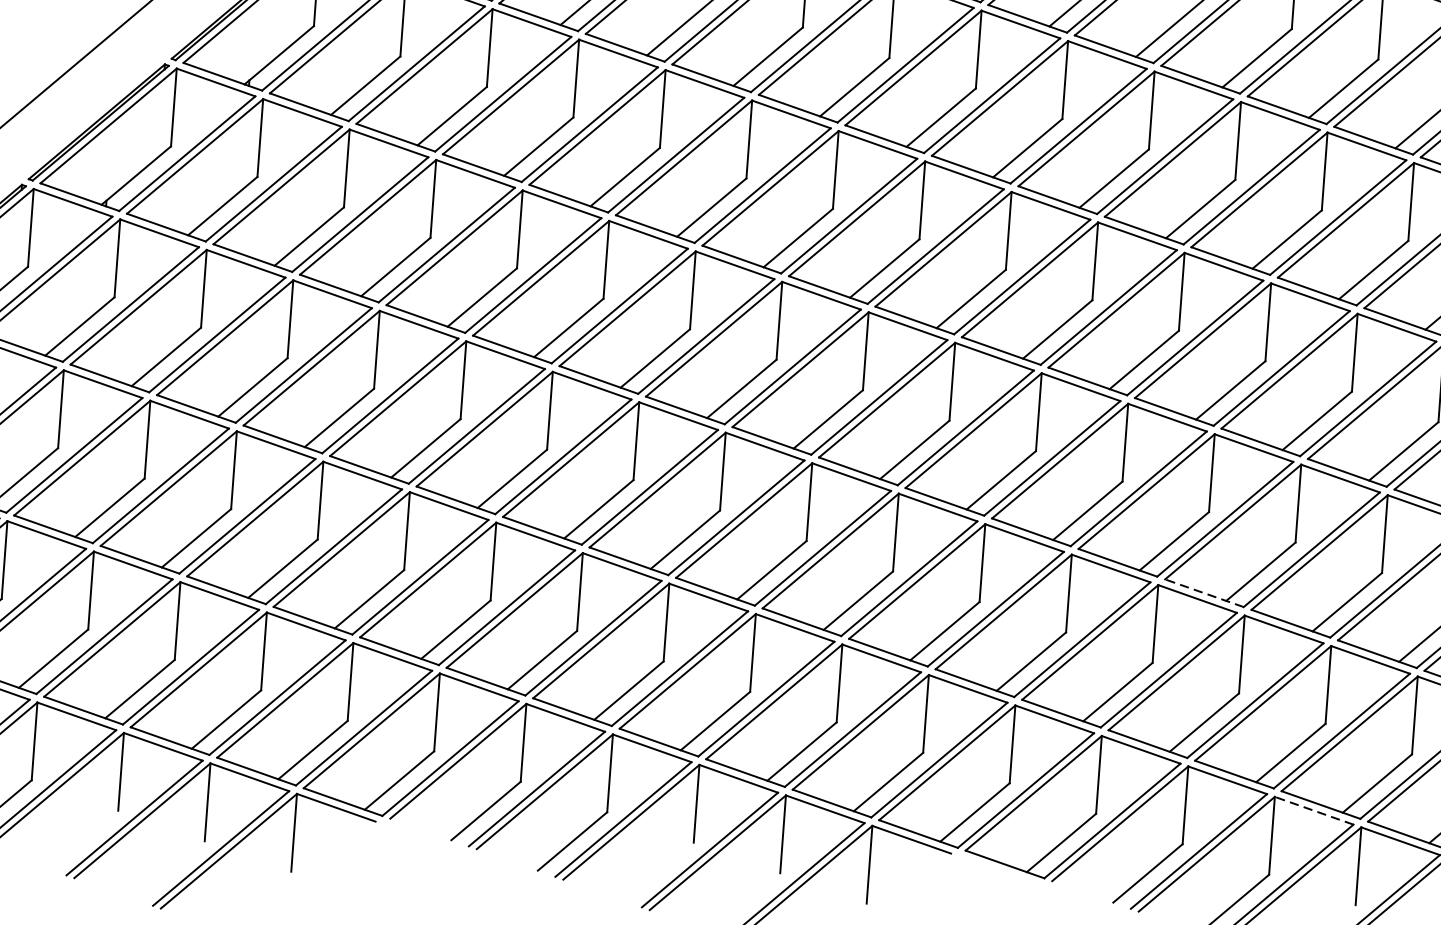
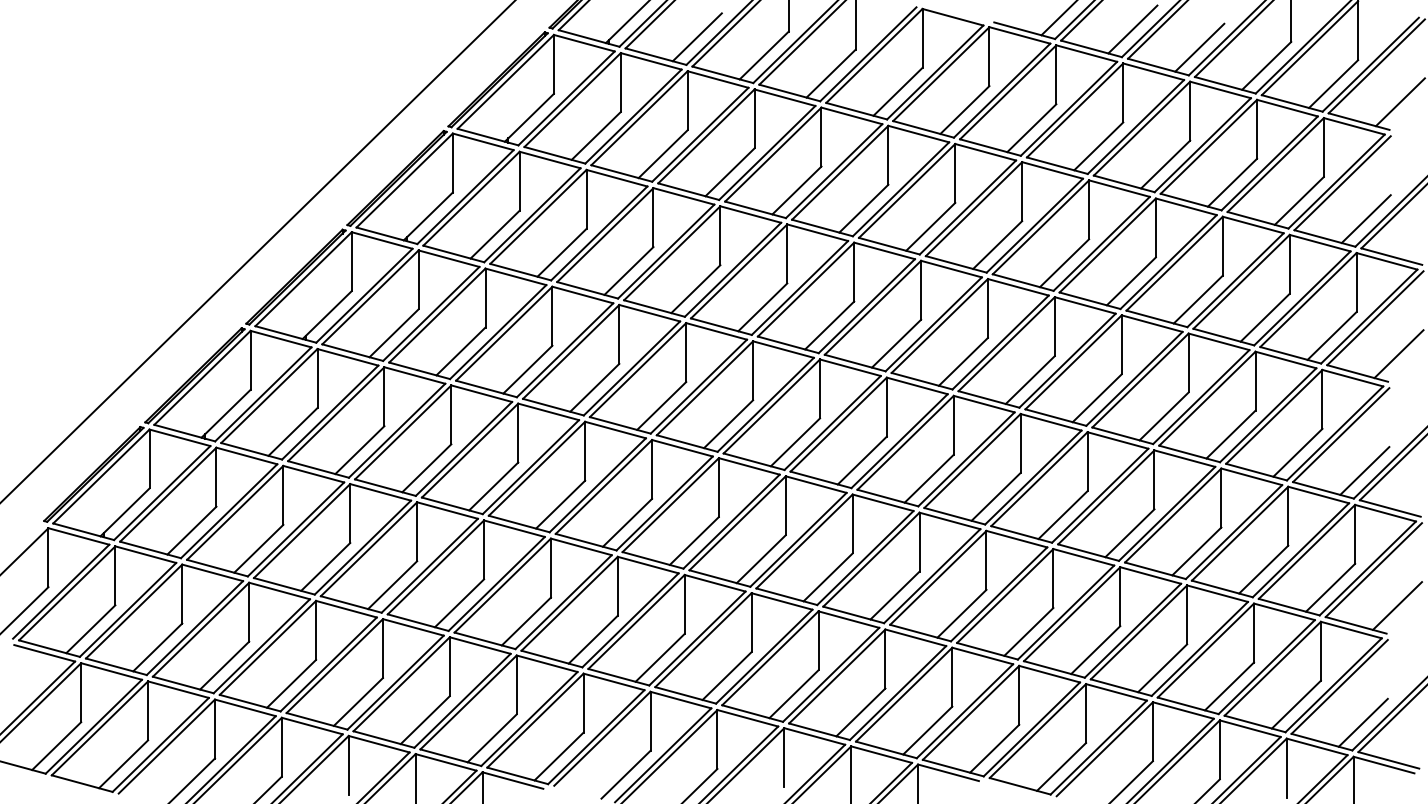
line: (1204, 592) -> (1155, 570), dashed -> solid
line: (1314, 810) -> (1250, 728), dashed -> solid

